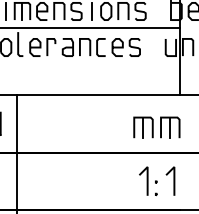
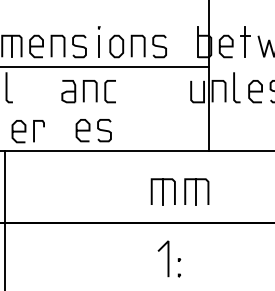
part: (42, 47) -> (27, 131), moved
part: (126, 47) -> (93, 130), moved
line: (174, 180) -> (201, 258), removed

